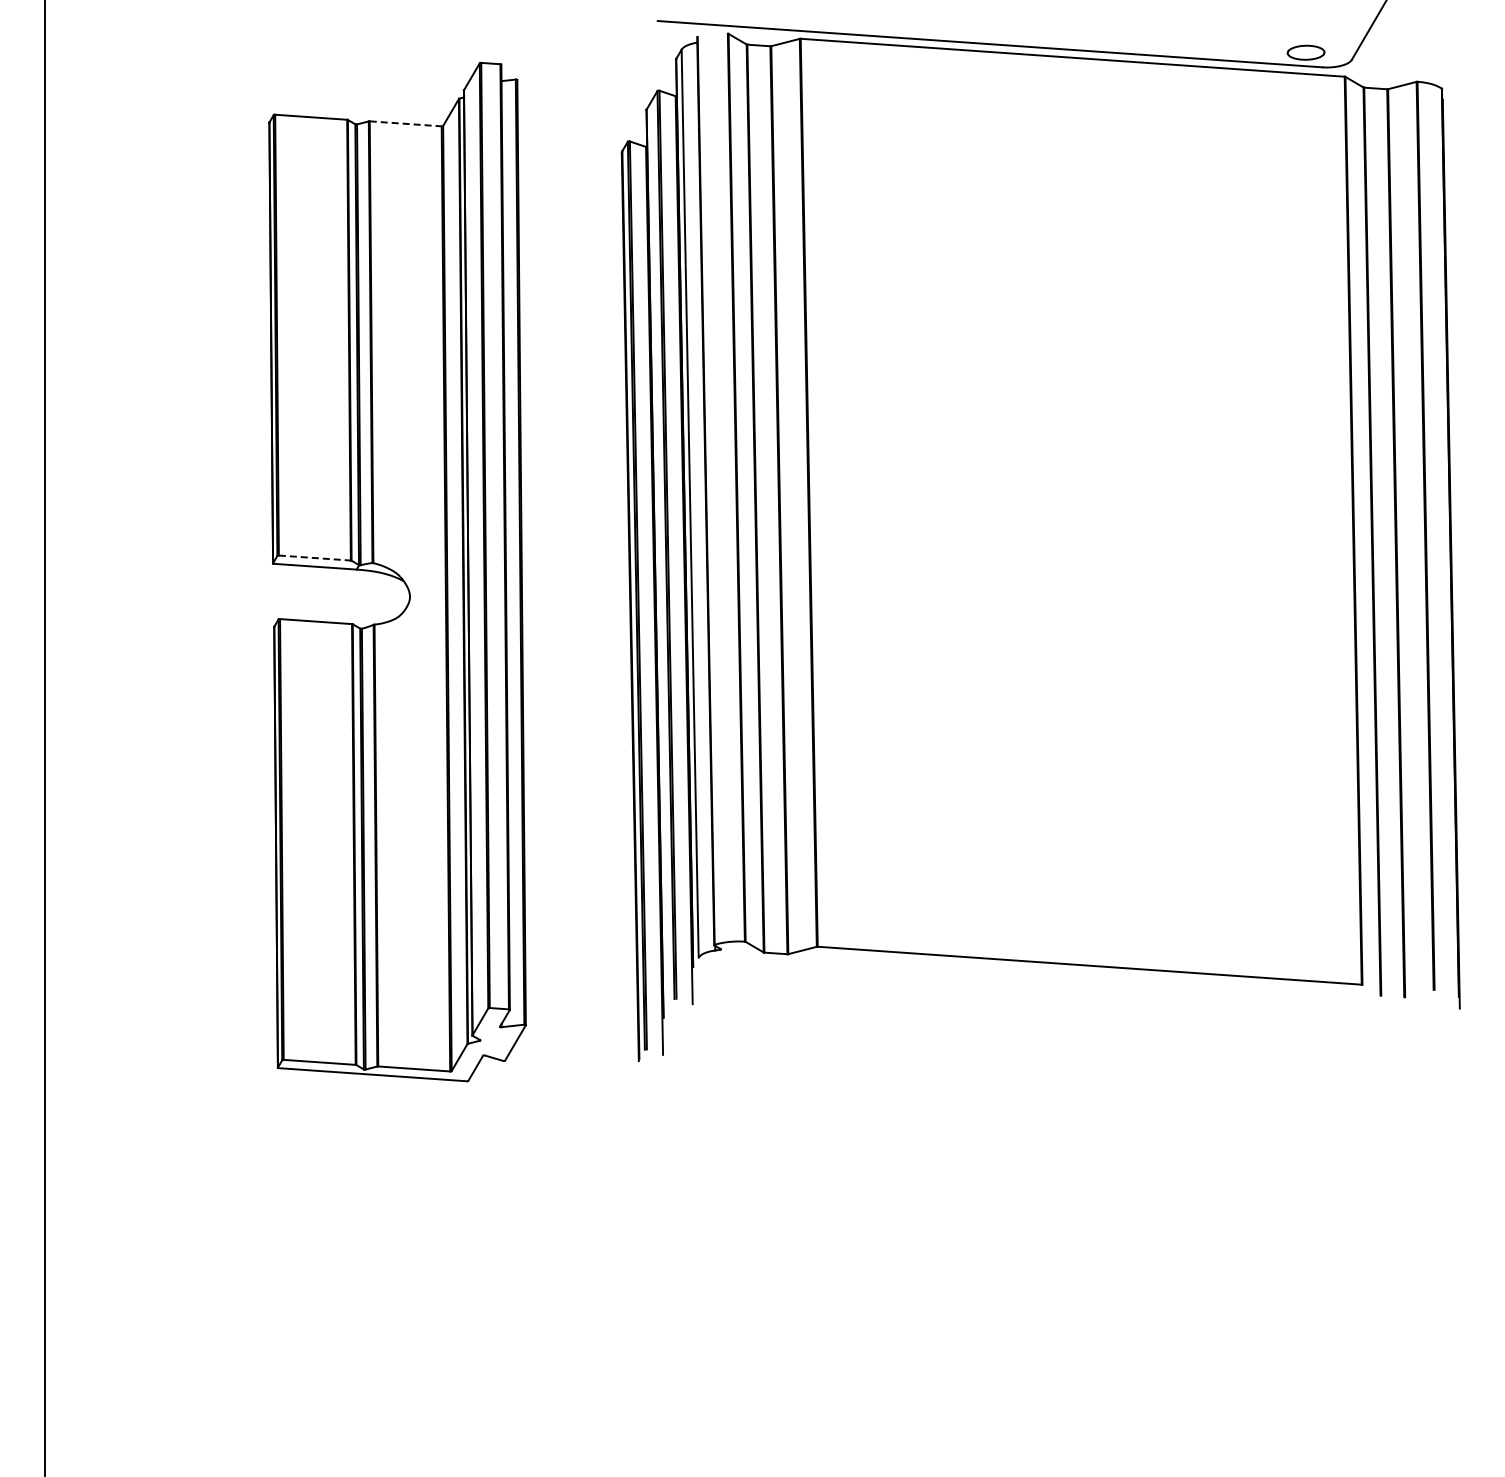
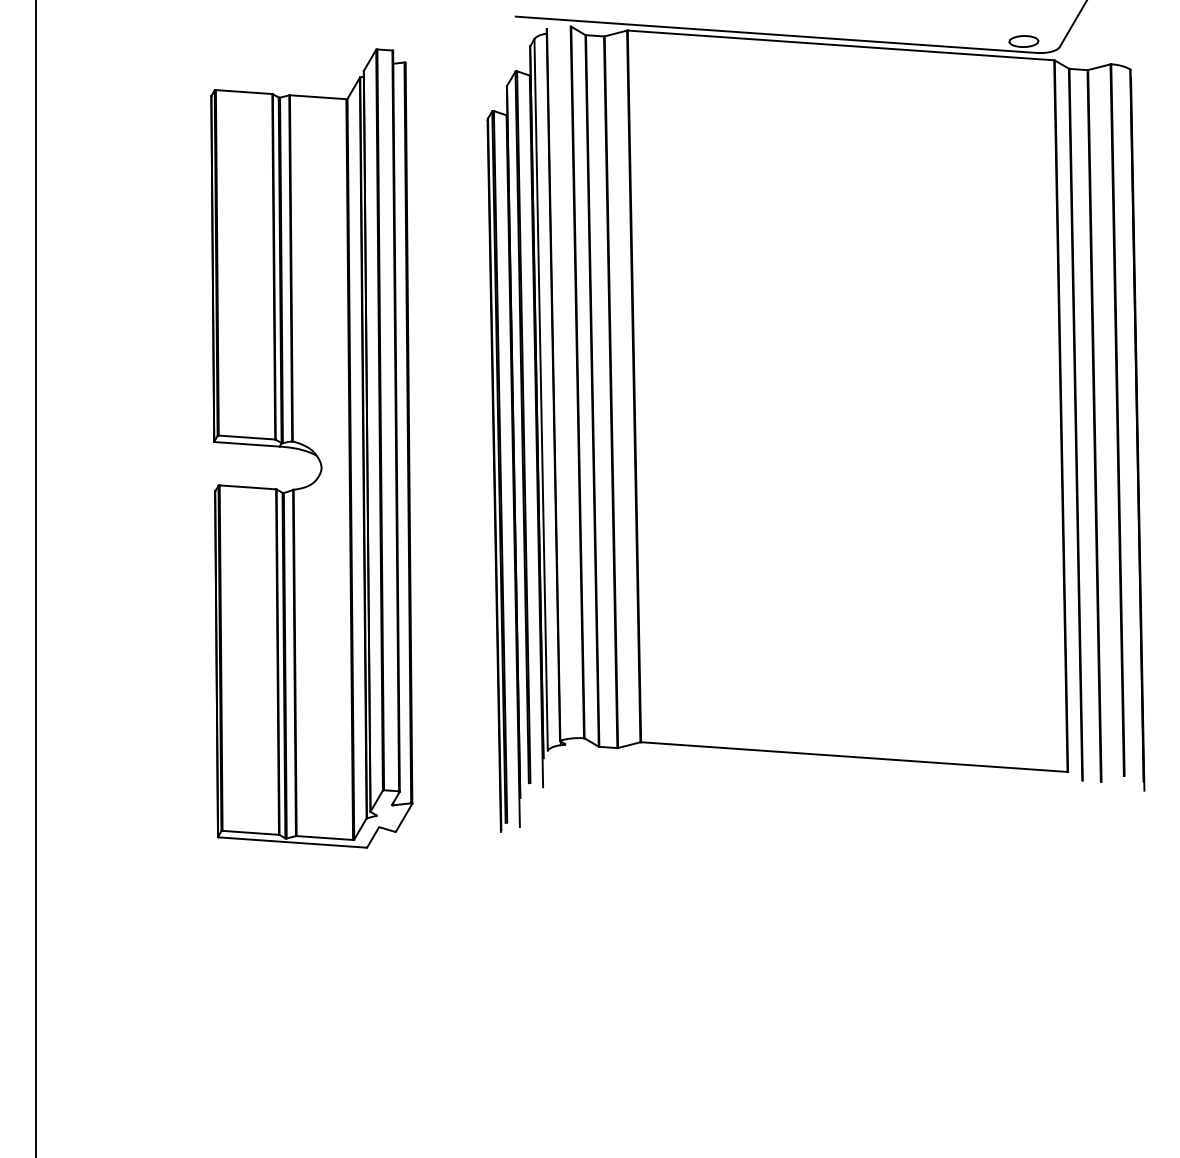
line: (406, 123) -> (318, 96), dashed -> solid
line: (315, 558) -> (247, 437), dashed -> solid

